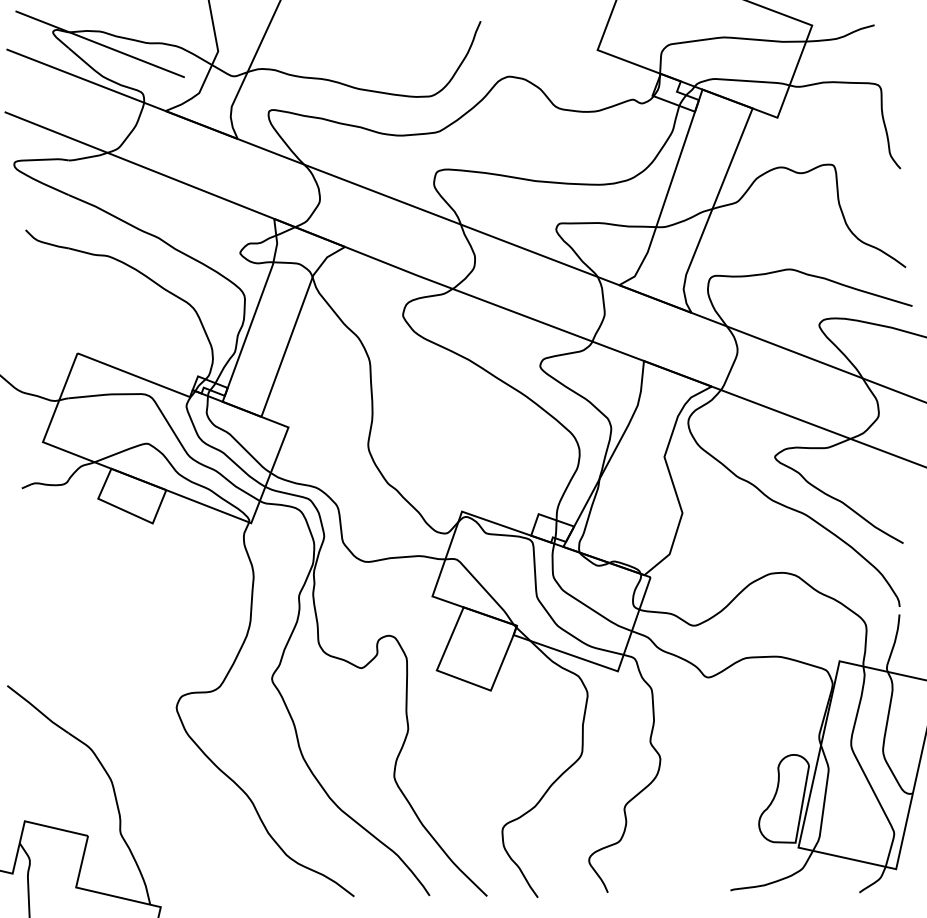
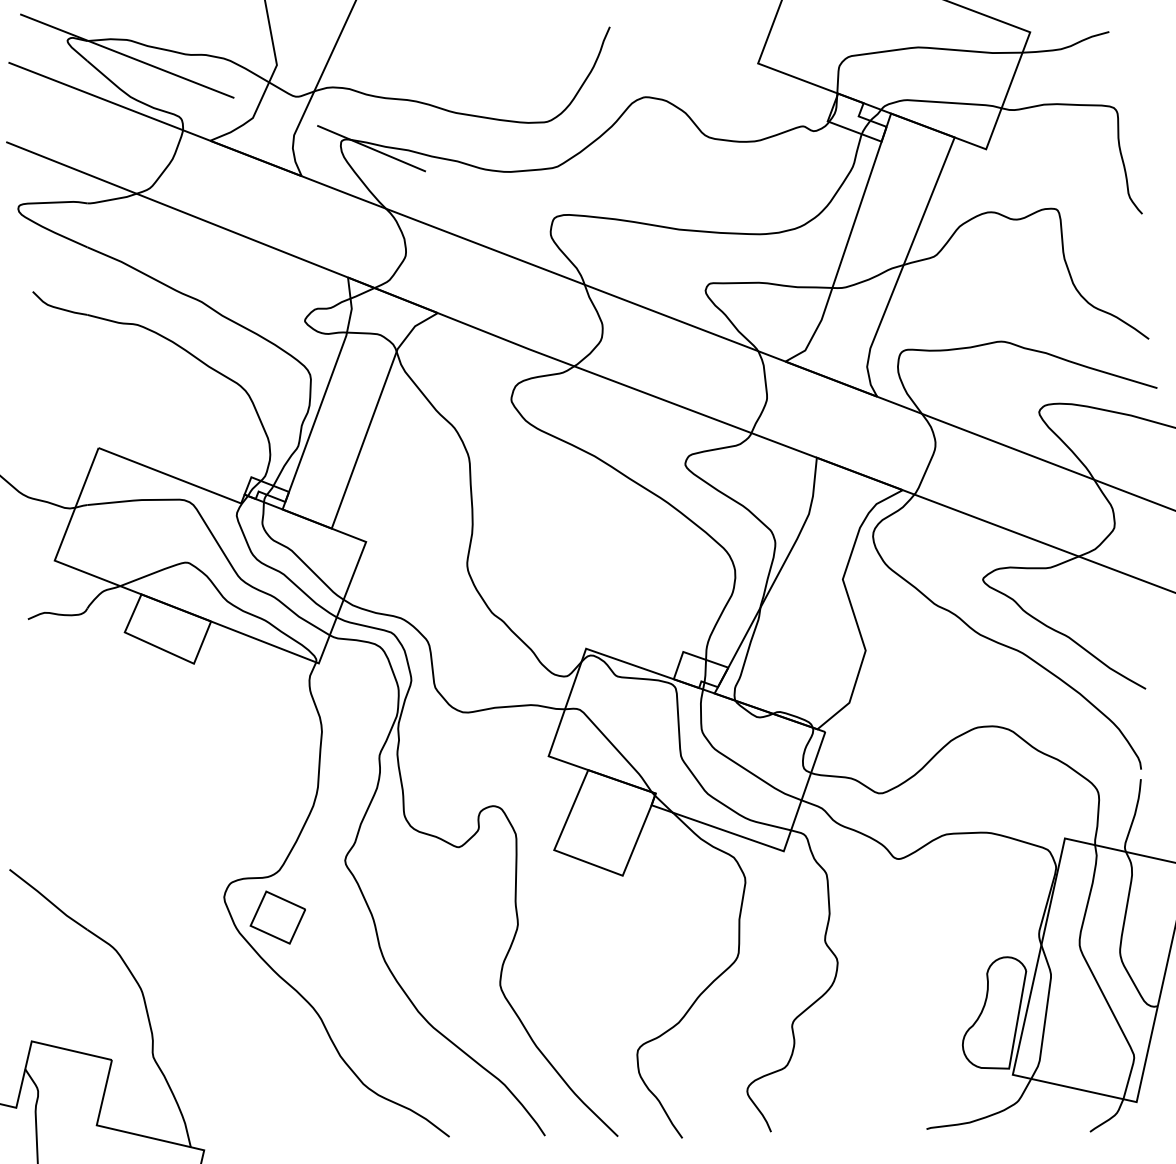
line: (292, 117) -> (371, 148), added
part: (218, 723) -> (277, 917), added

